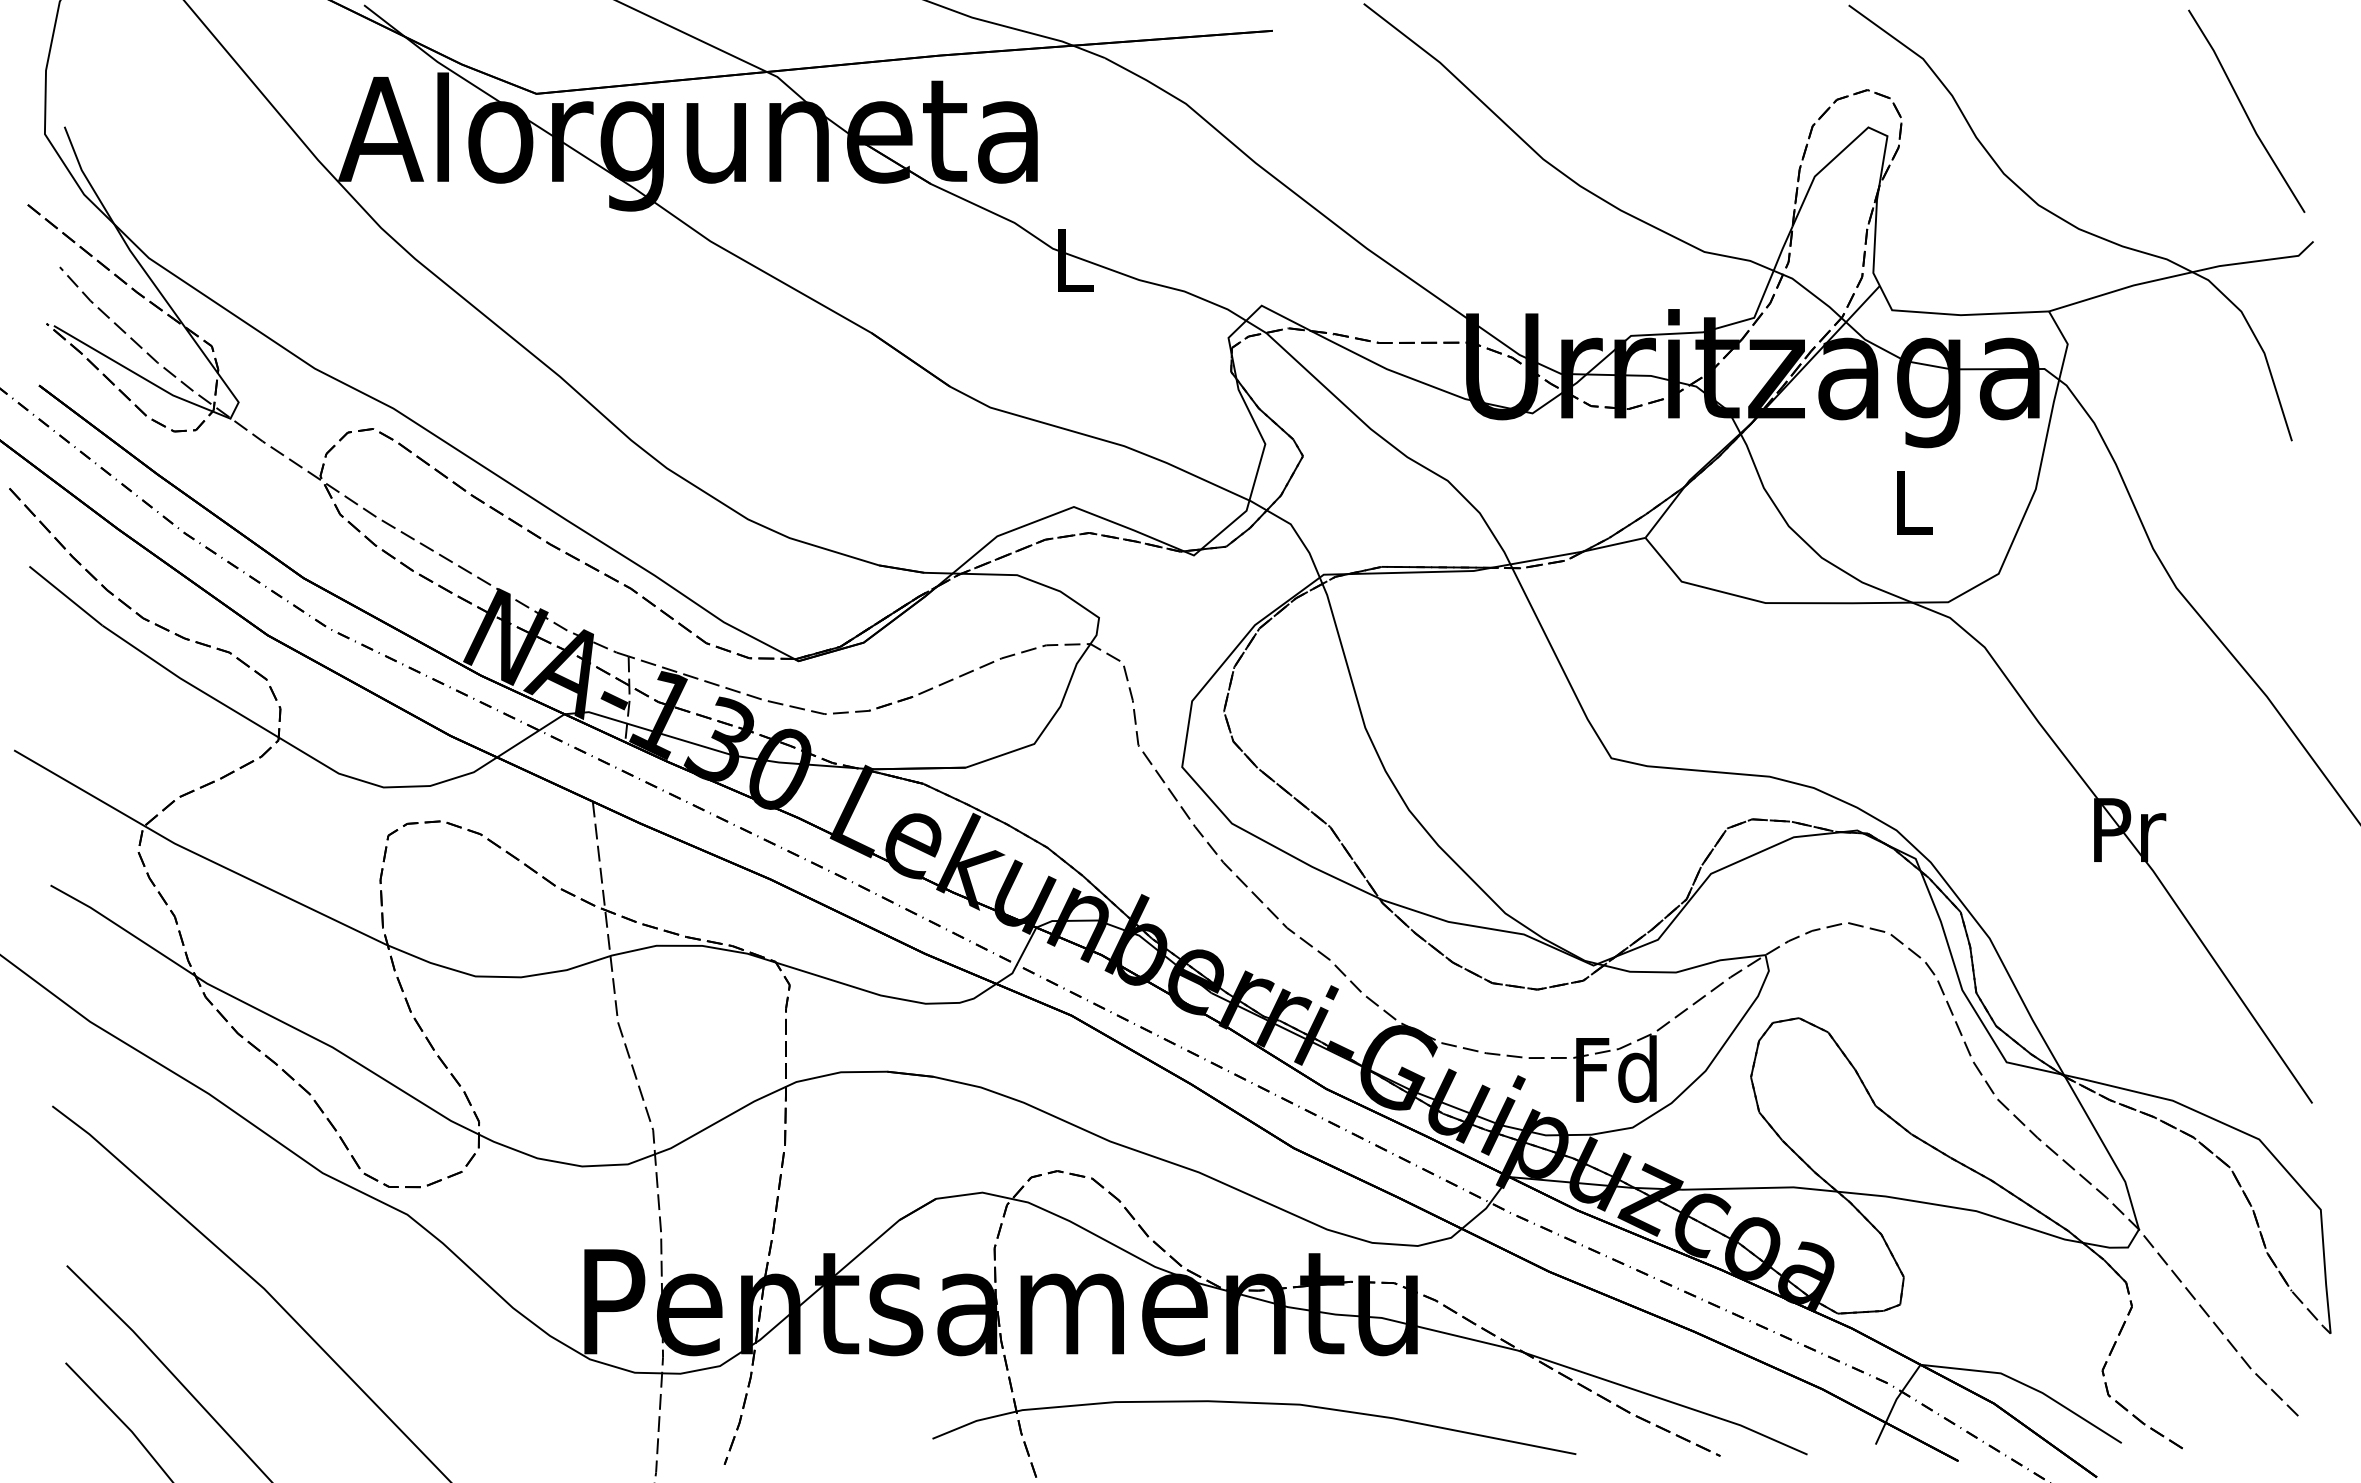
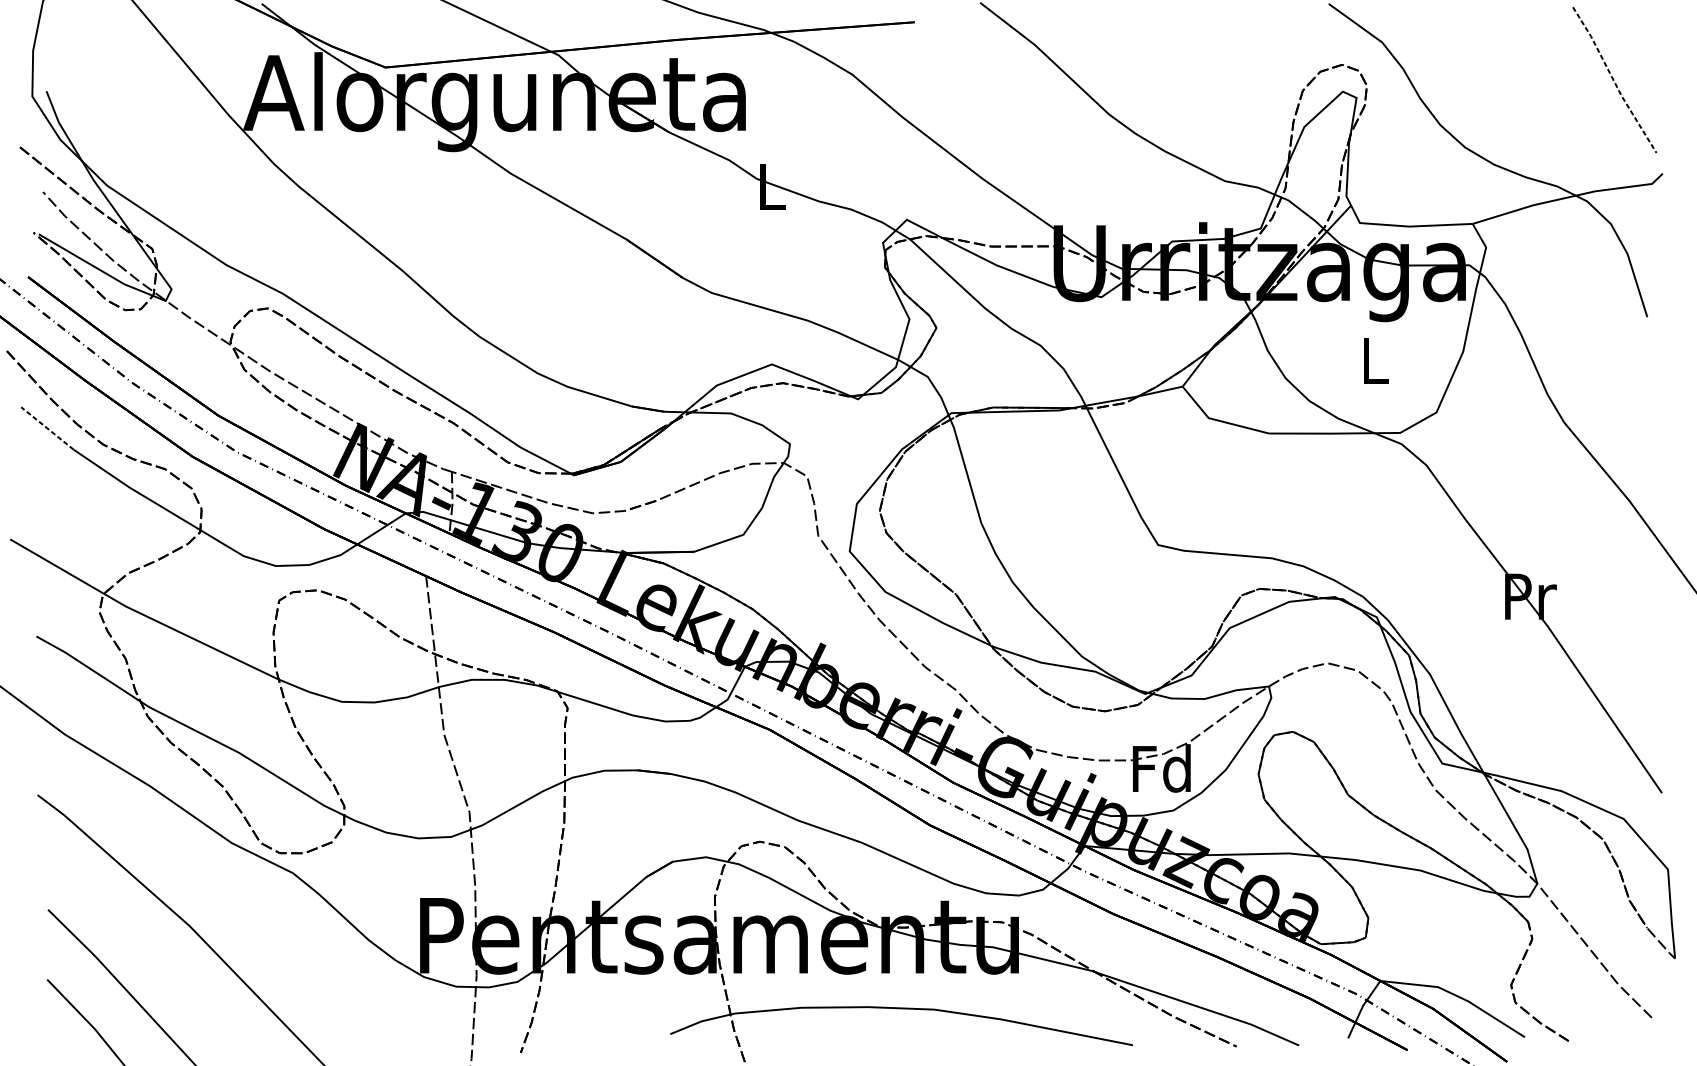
line: (2245, 112) -> (1613, 80), solid -> dashed
line: (65, 596) -> (47, 428), solid -> dashed

